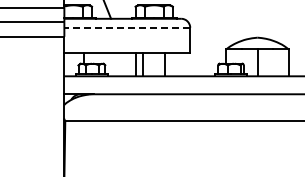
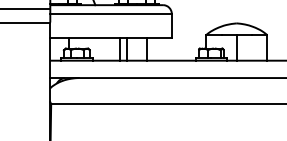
line: (127, 27) -> (111, 13), dashed -> solid

